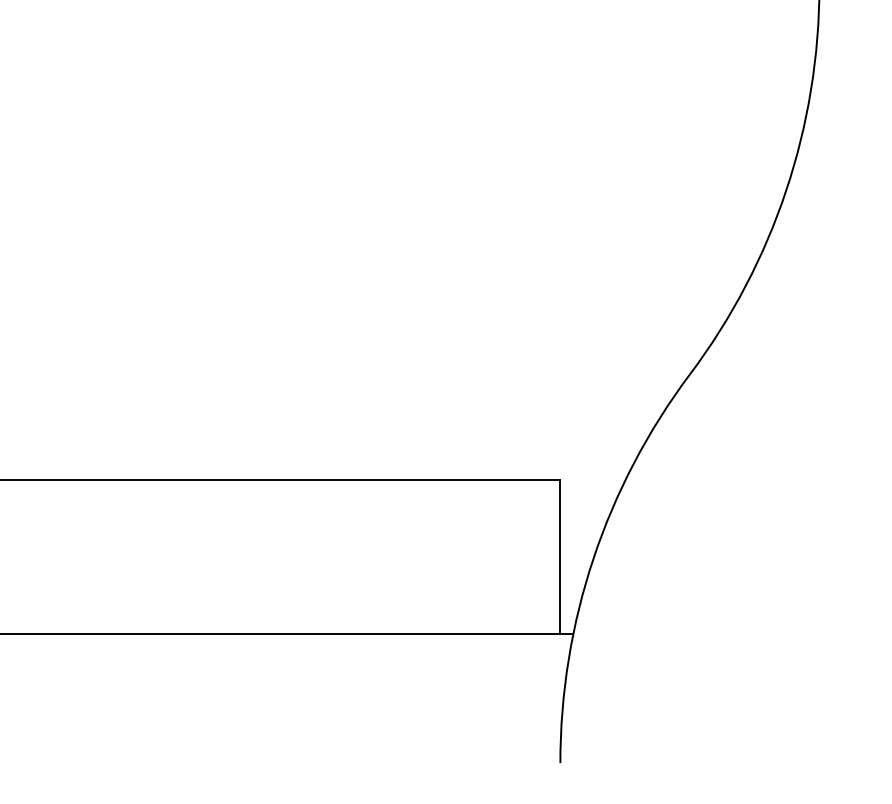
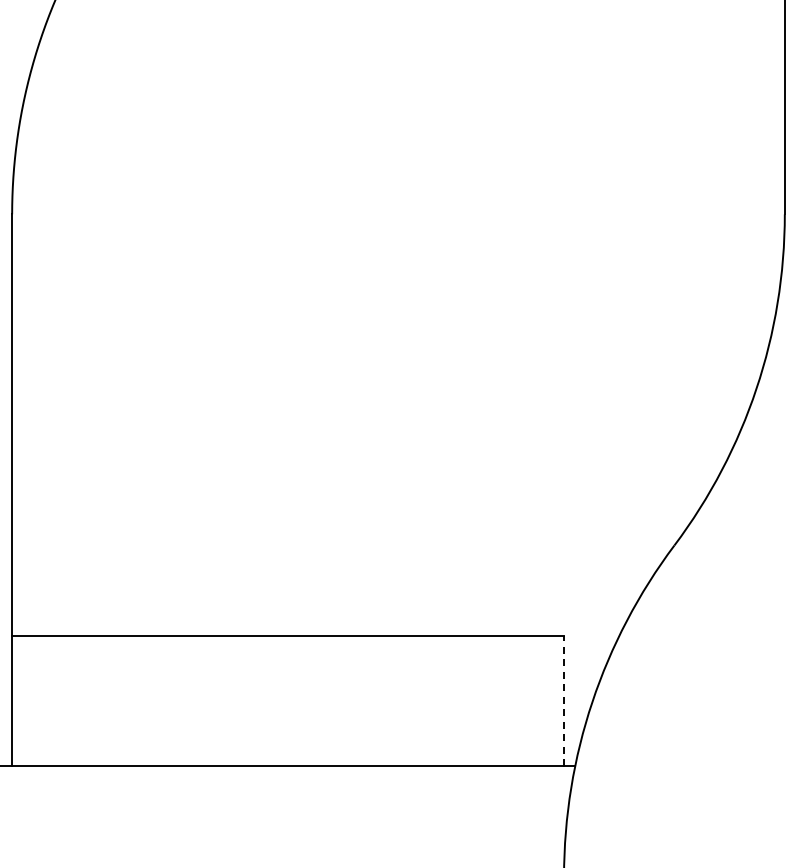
line: (560, 556) -> (564, 700), solid -> dashed

